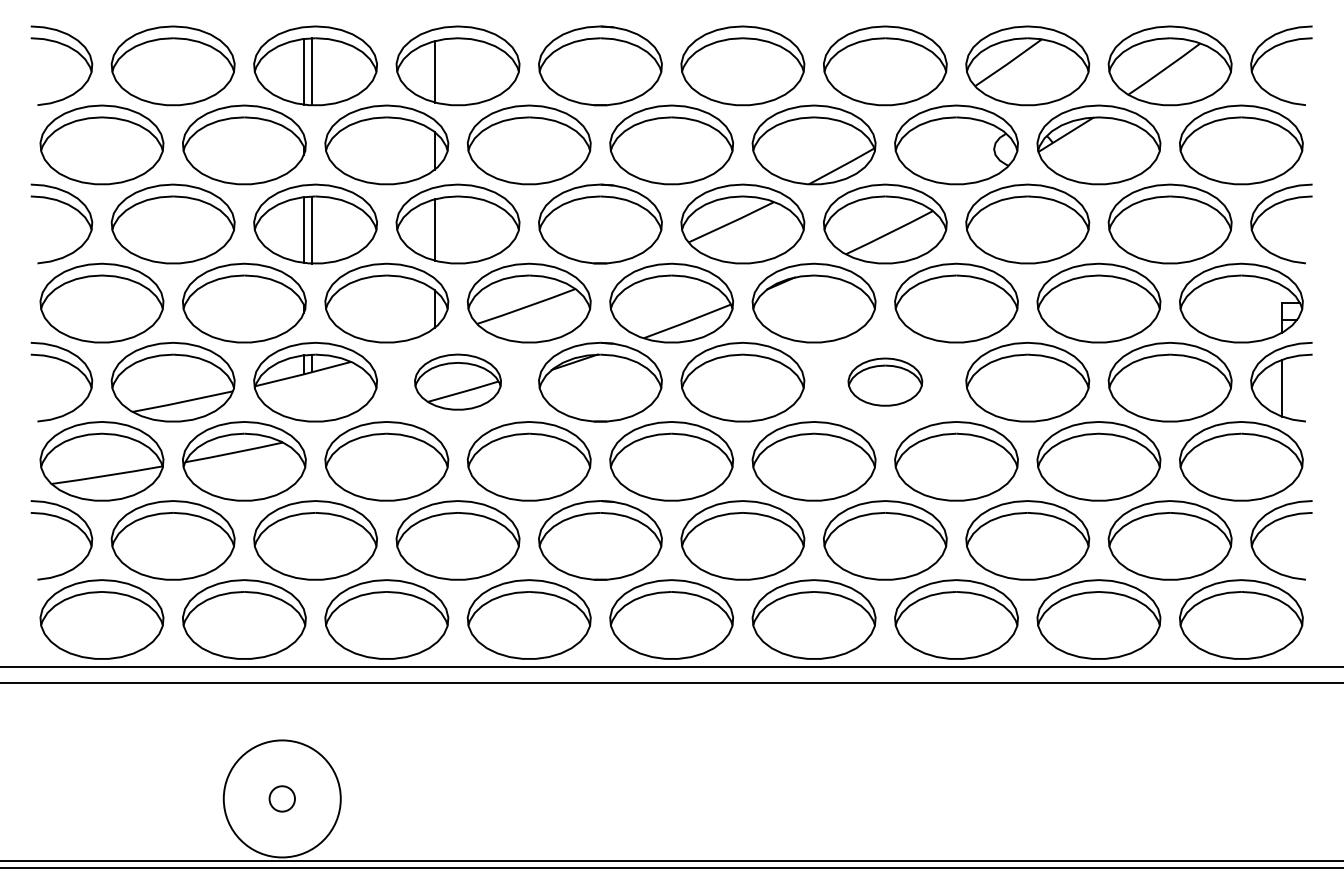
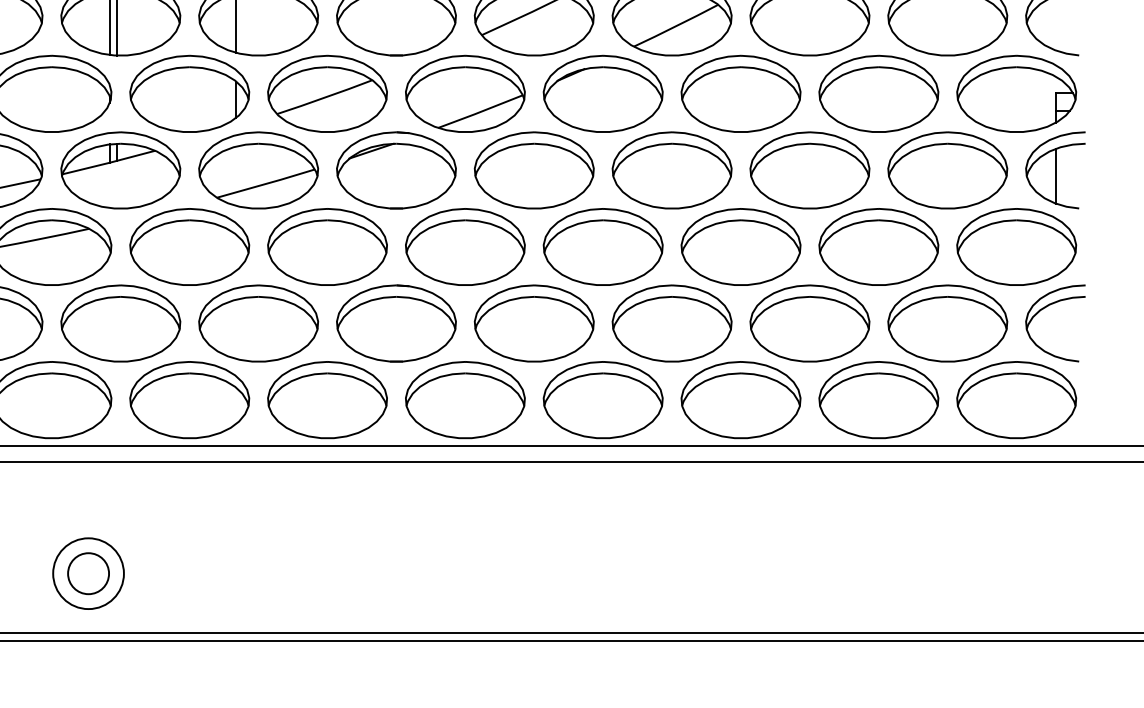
part: (457, 381) -> (258, 169), size x1.43
part: (885, 381) -> (672, 169), size x1.67
circle: (281, 798) -> (87, 573), size x0.62
circle: (282, 798) -> (88, 573), size x1.67

